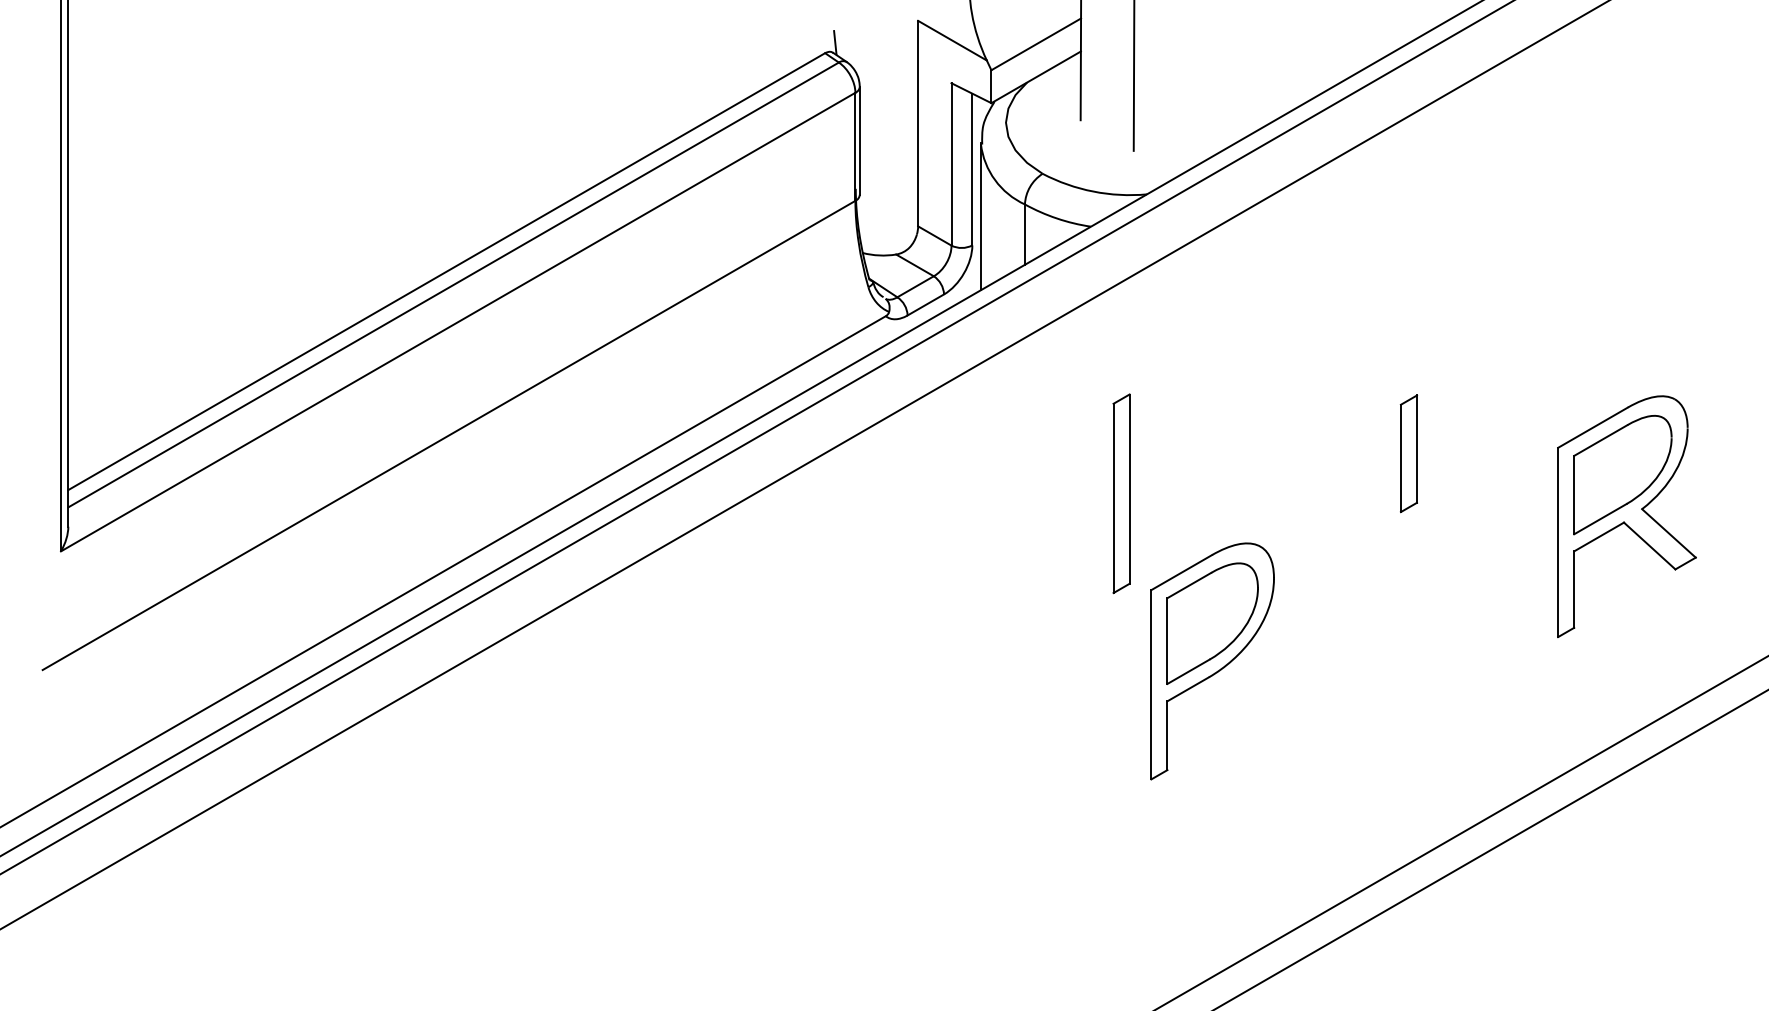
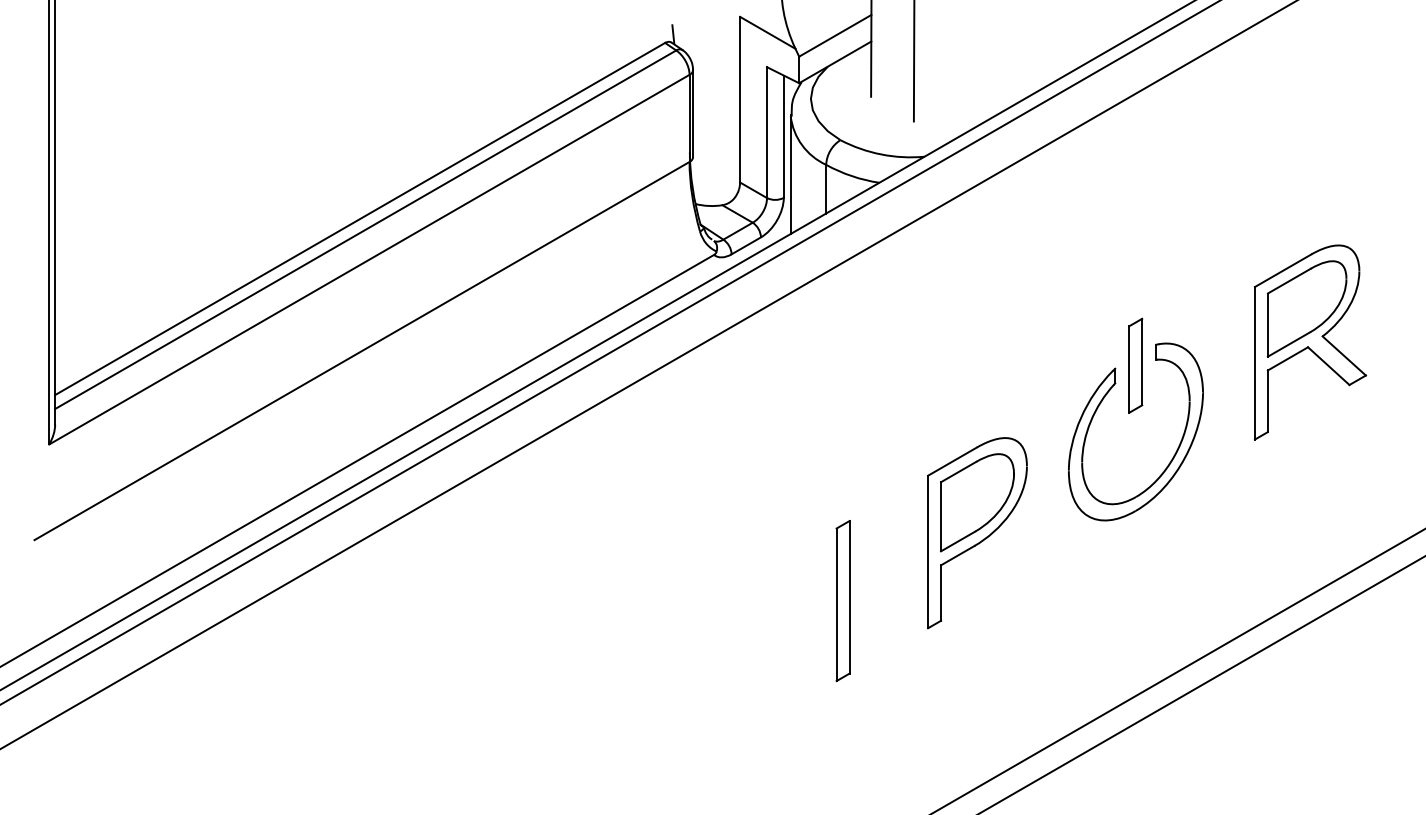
part: (1120, 494) -> (842, 601), moved
part: (1361, 509) -> (1097, 410), added
part: (1627, 516) -> (1310, 342), moved

